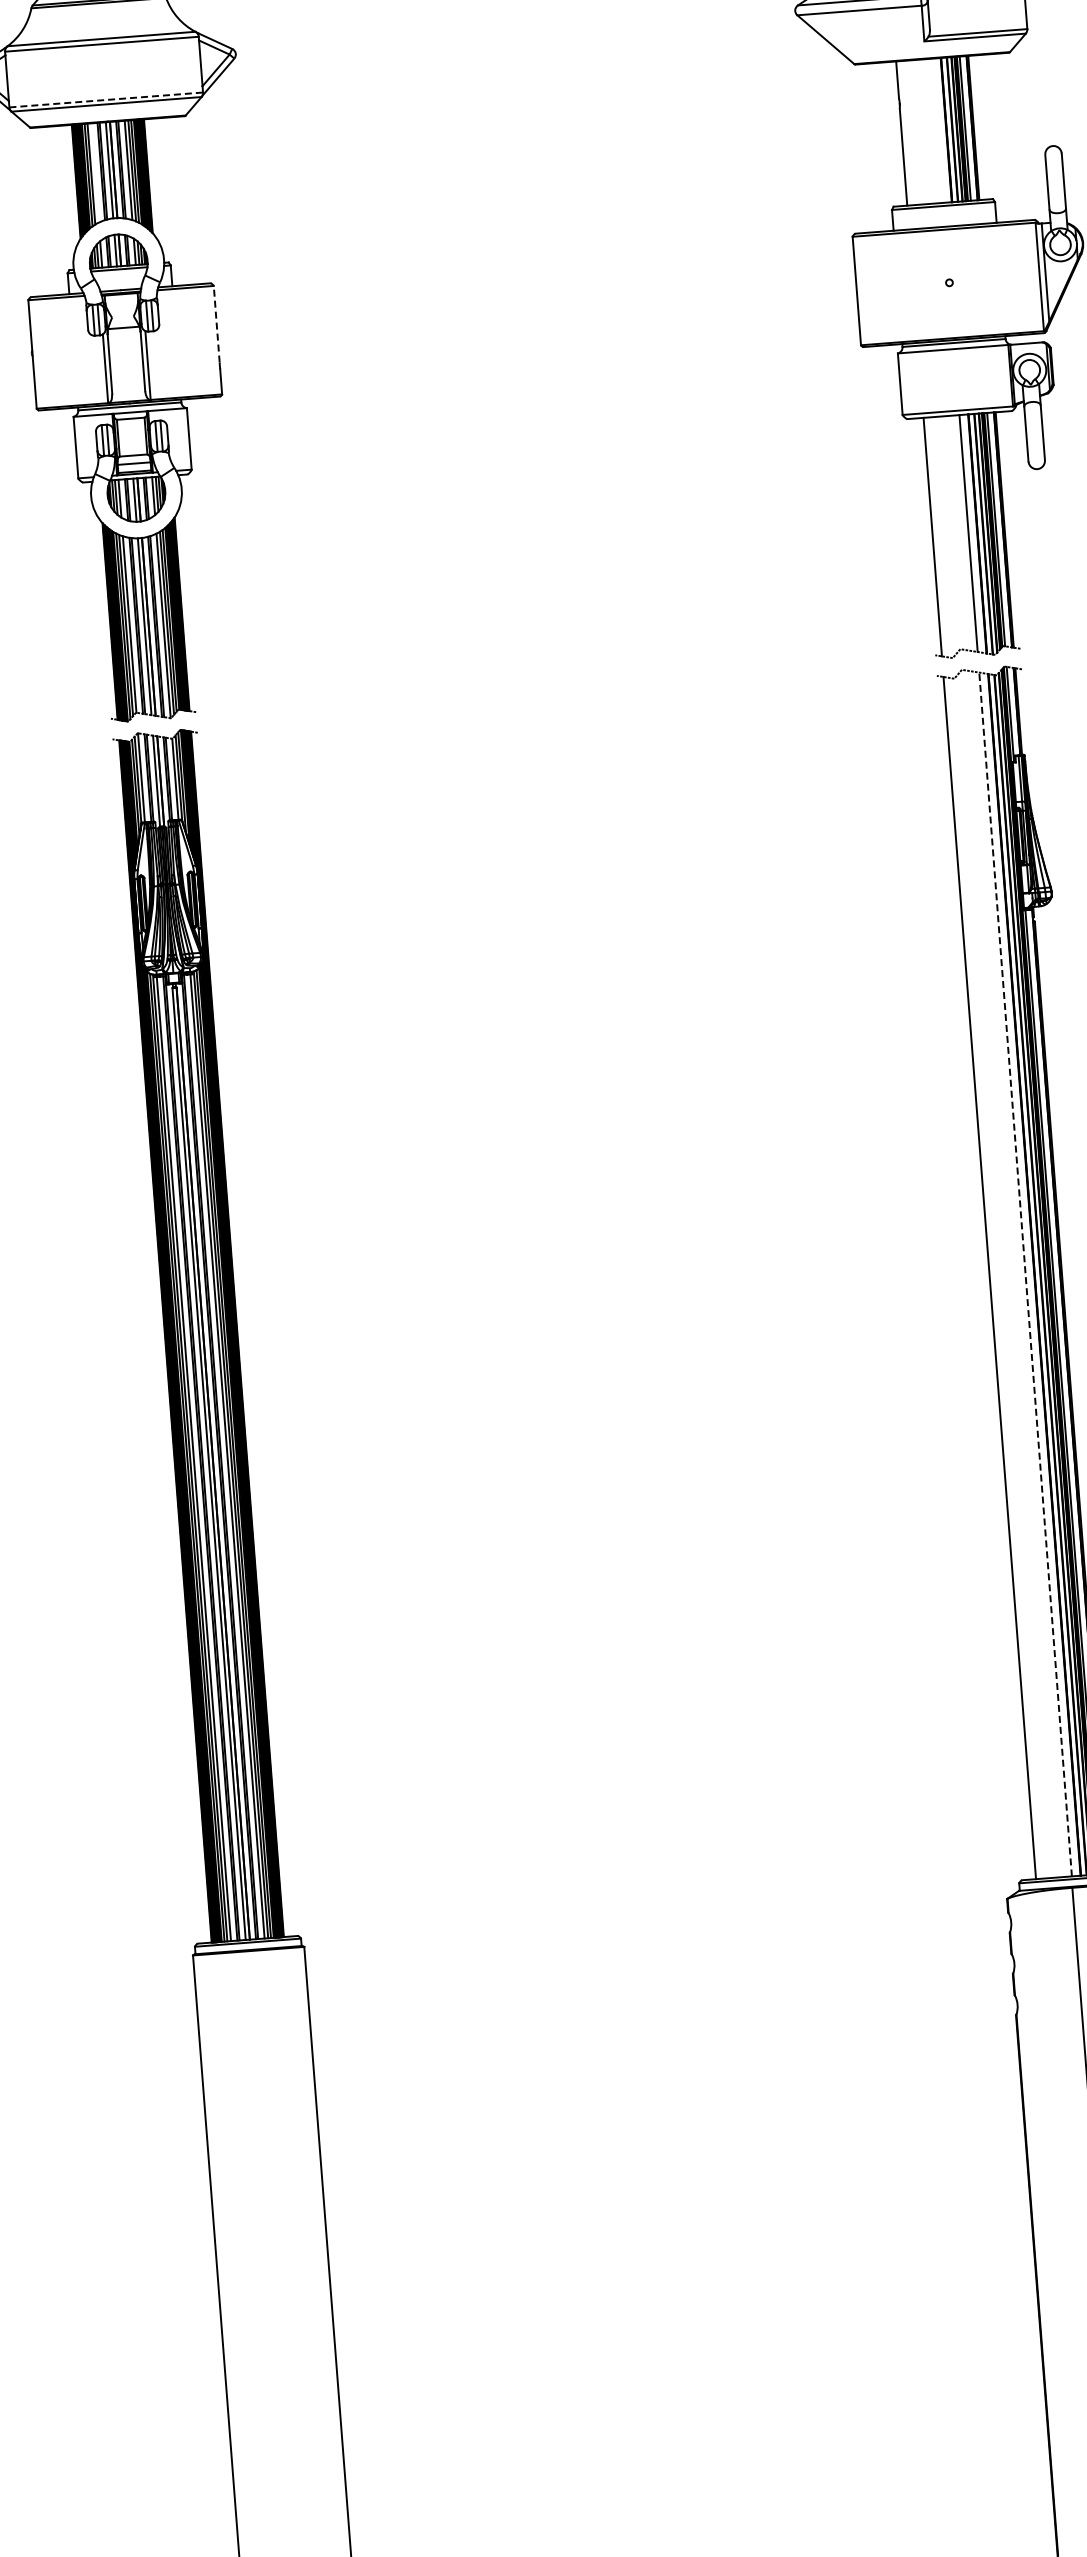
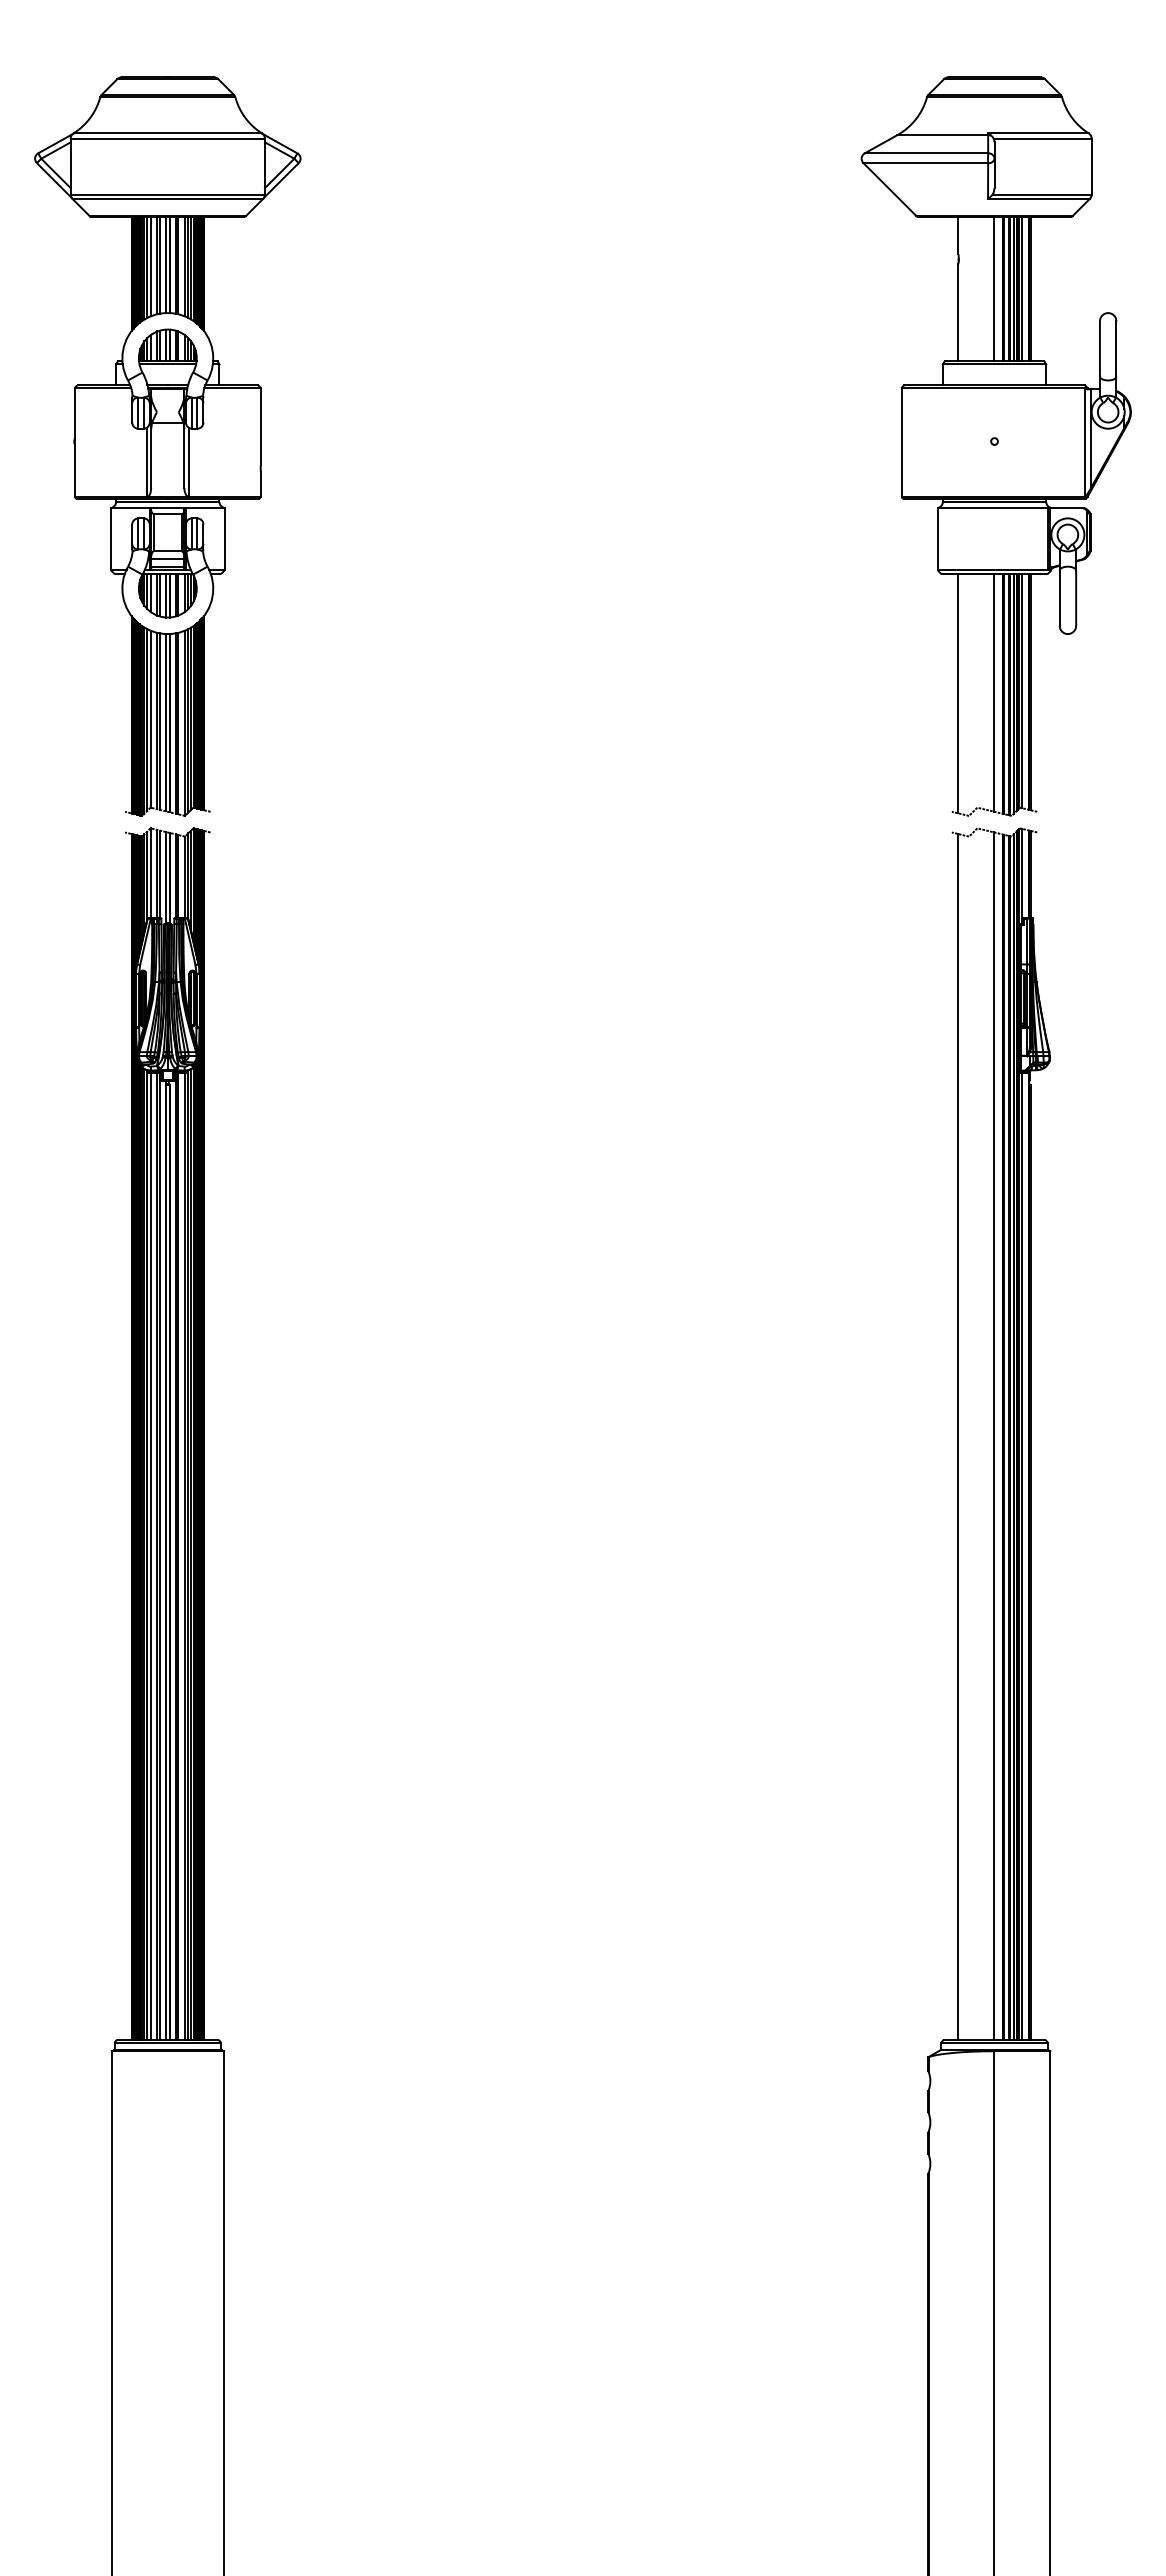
line: (106, 99) -> (168, 194), dashed -> solid
line: (937, 130) -> (994, 288), added
line: (94, 173) -> (150, 266), added
line: (216, 324) -> (260, 426), dashed -> solid
line: (1025, 1274) -> (994, 1436), dashed -> solid

